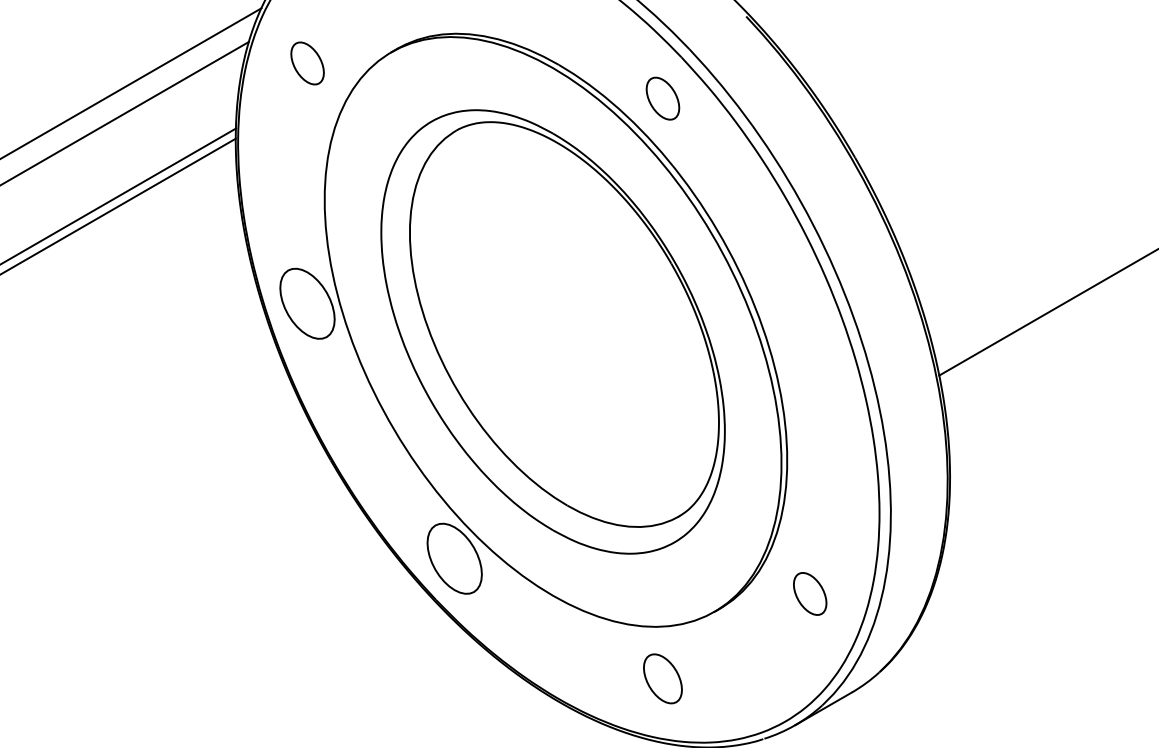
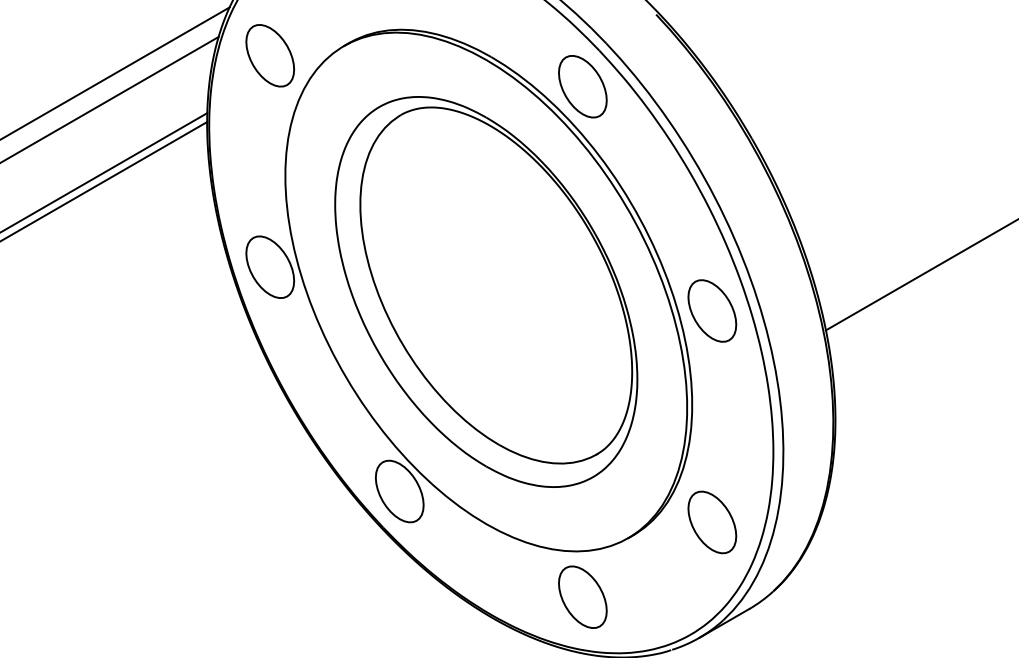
part: (307, 63) -> (270, 55), size x1.67
part: (662, 98) -> (582, 86), size x1.67
part: (810, 352) -> (712, 310), added
part: (810, 593) -> (712, 522), size x1.67
part: (662, 678) -> (582, 596), size x1.43

